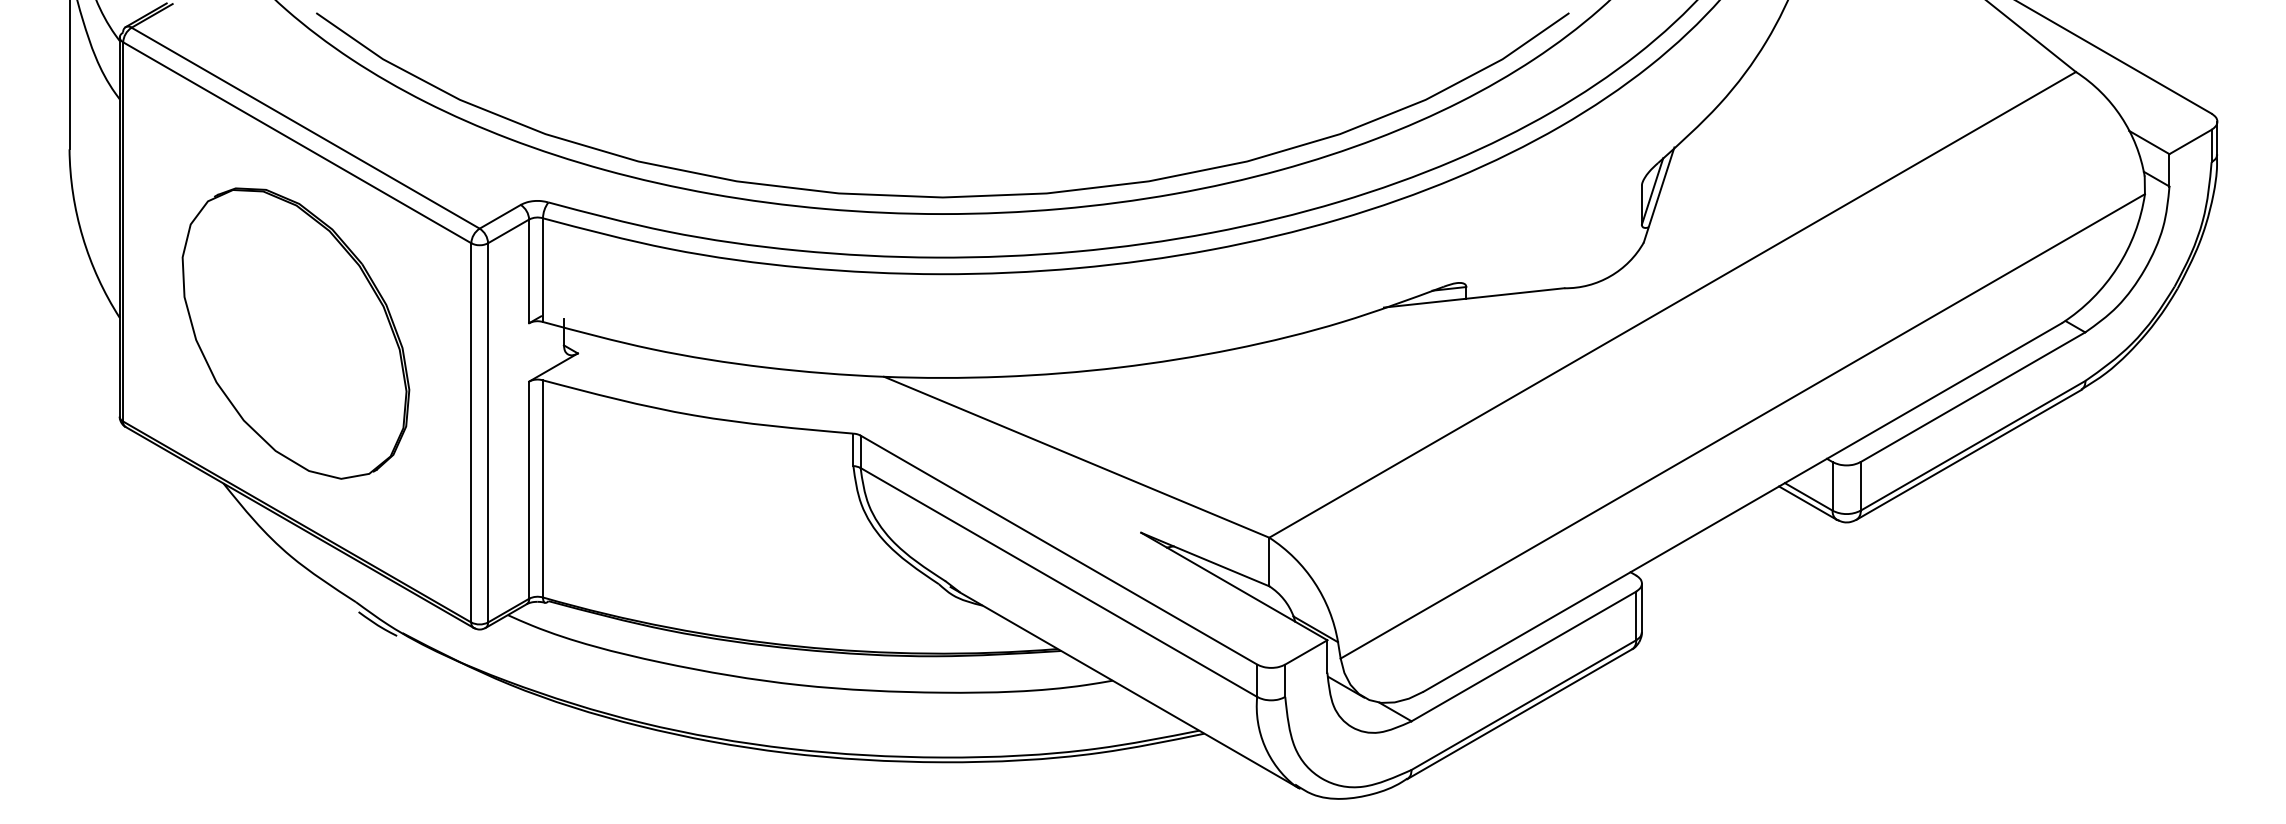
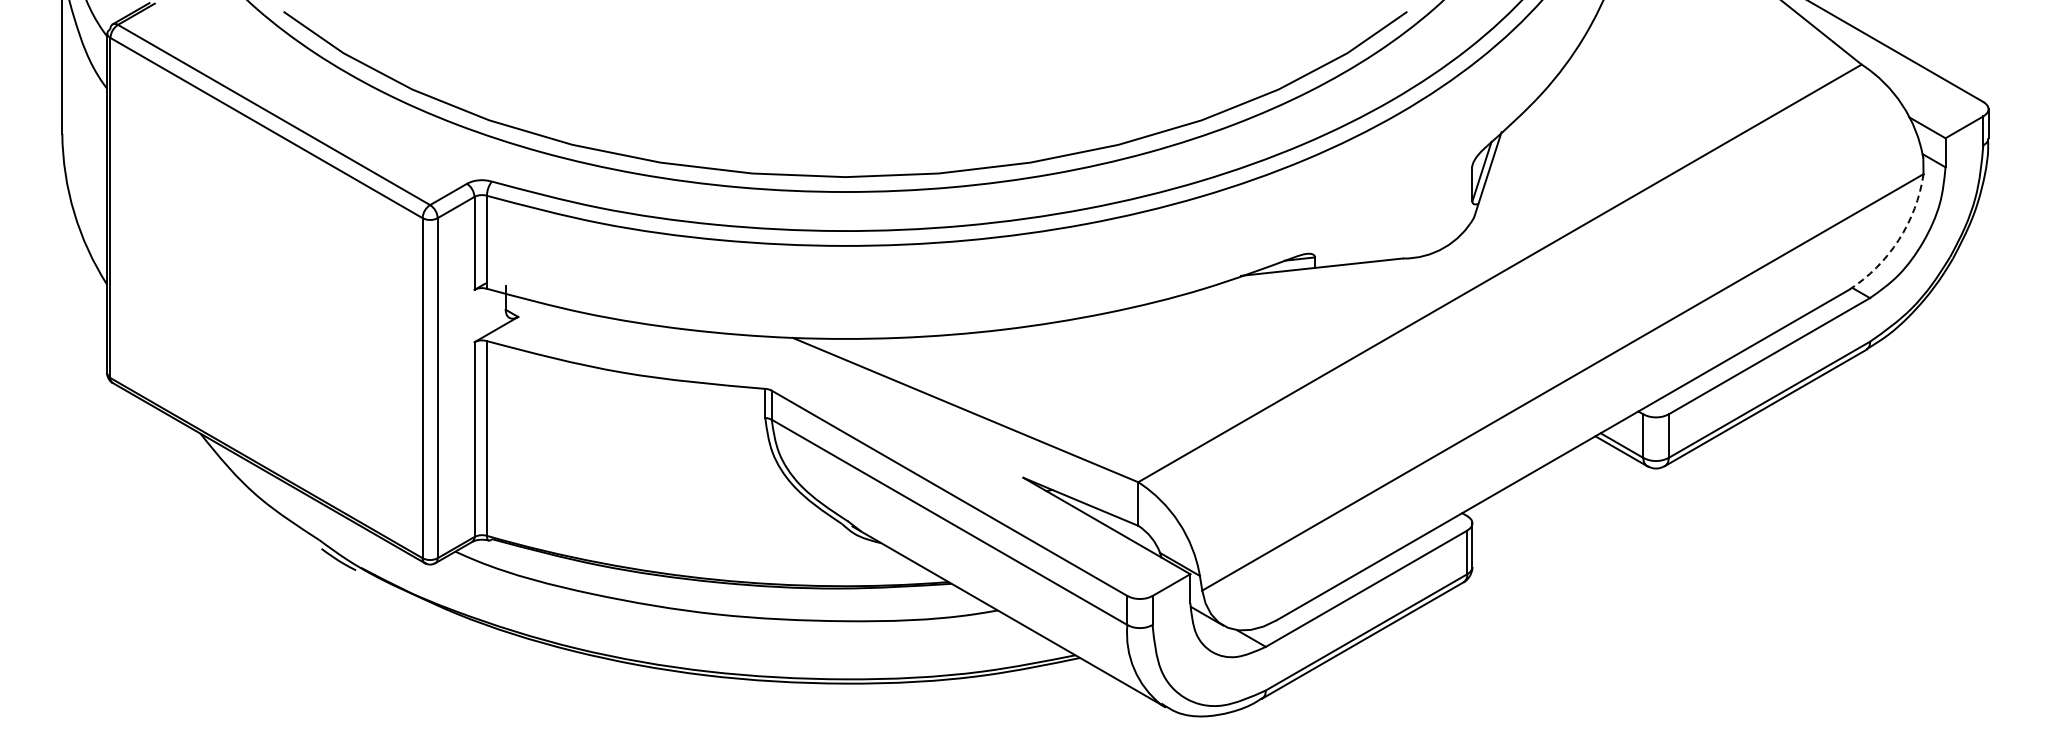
arc: (2117, 268) -> (1898, 240), solid -> dashed
part: (294, 333) -> (264, 299), removed

